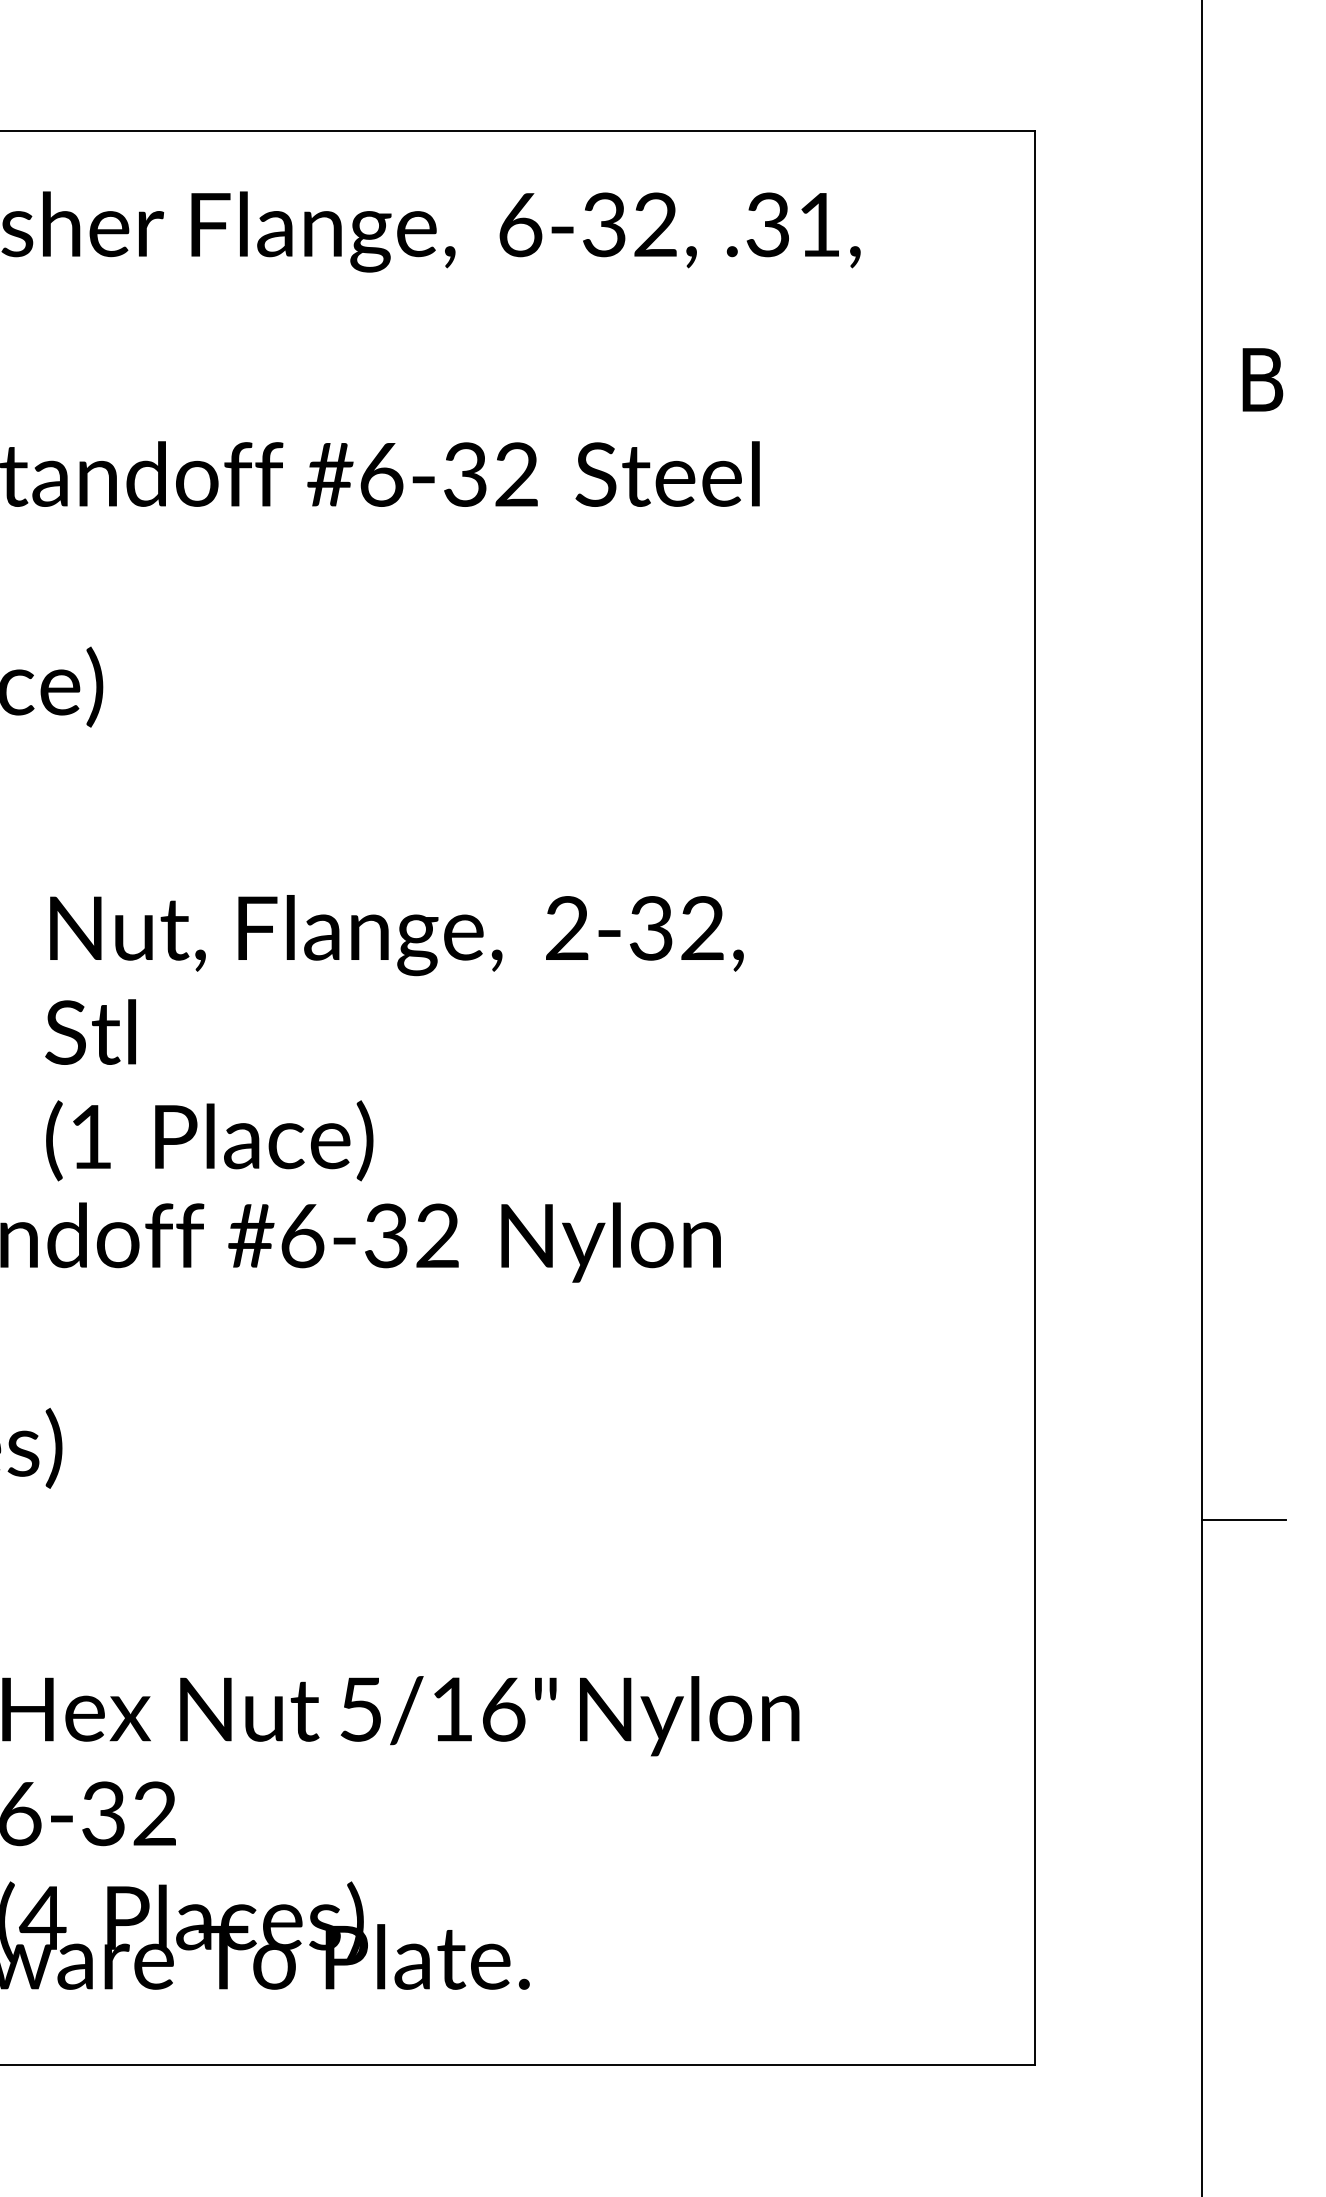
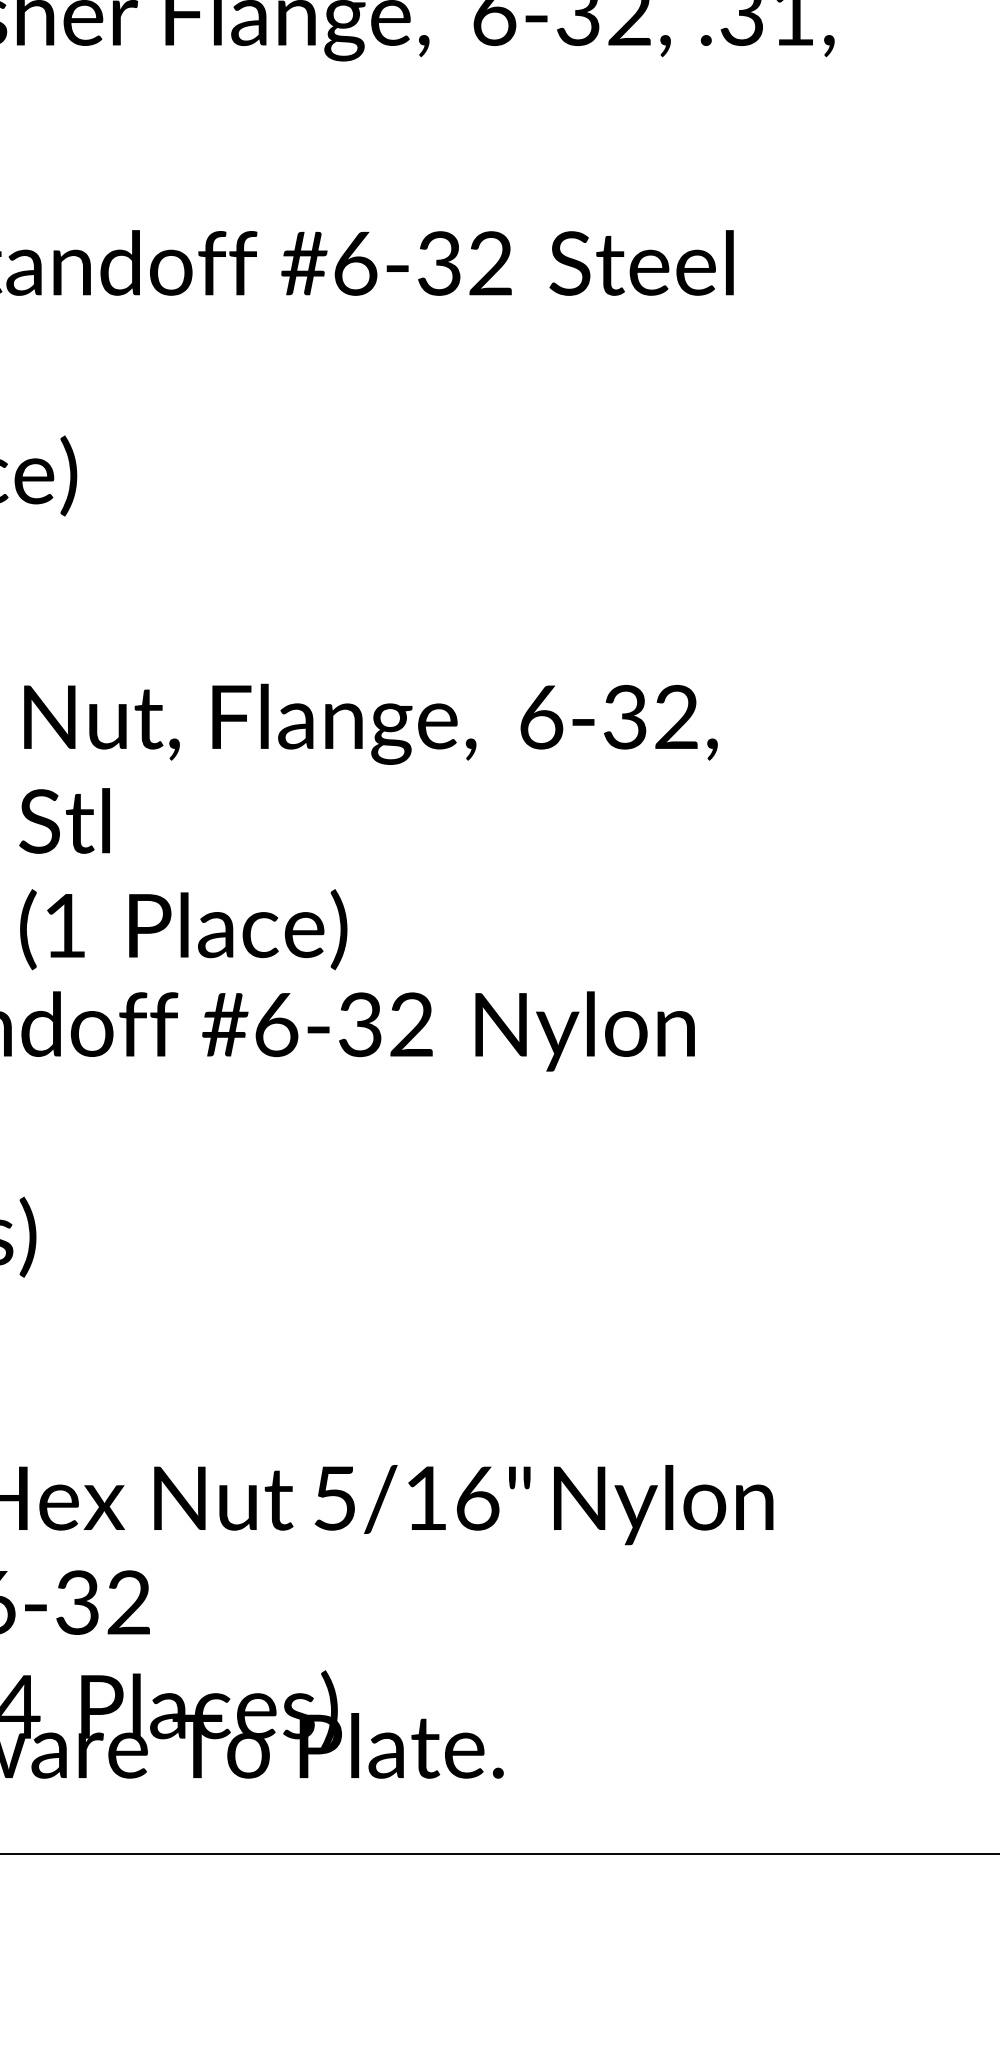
text: (567, 928) -> (541, 717), 2-32, -> 6-32,

